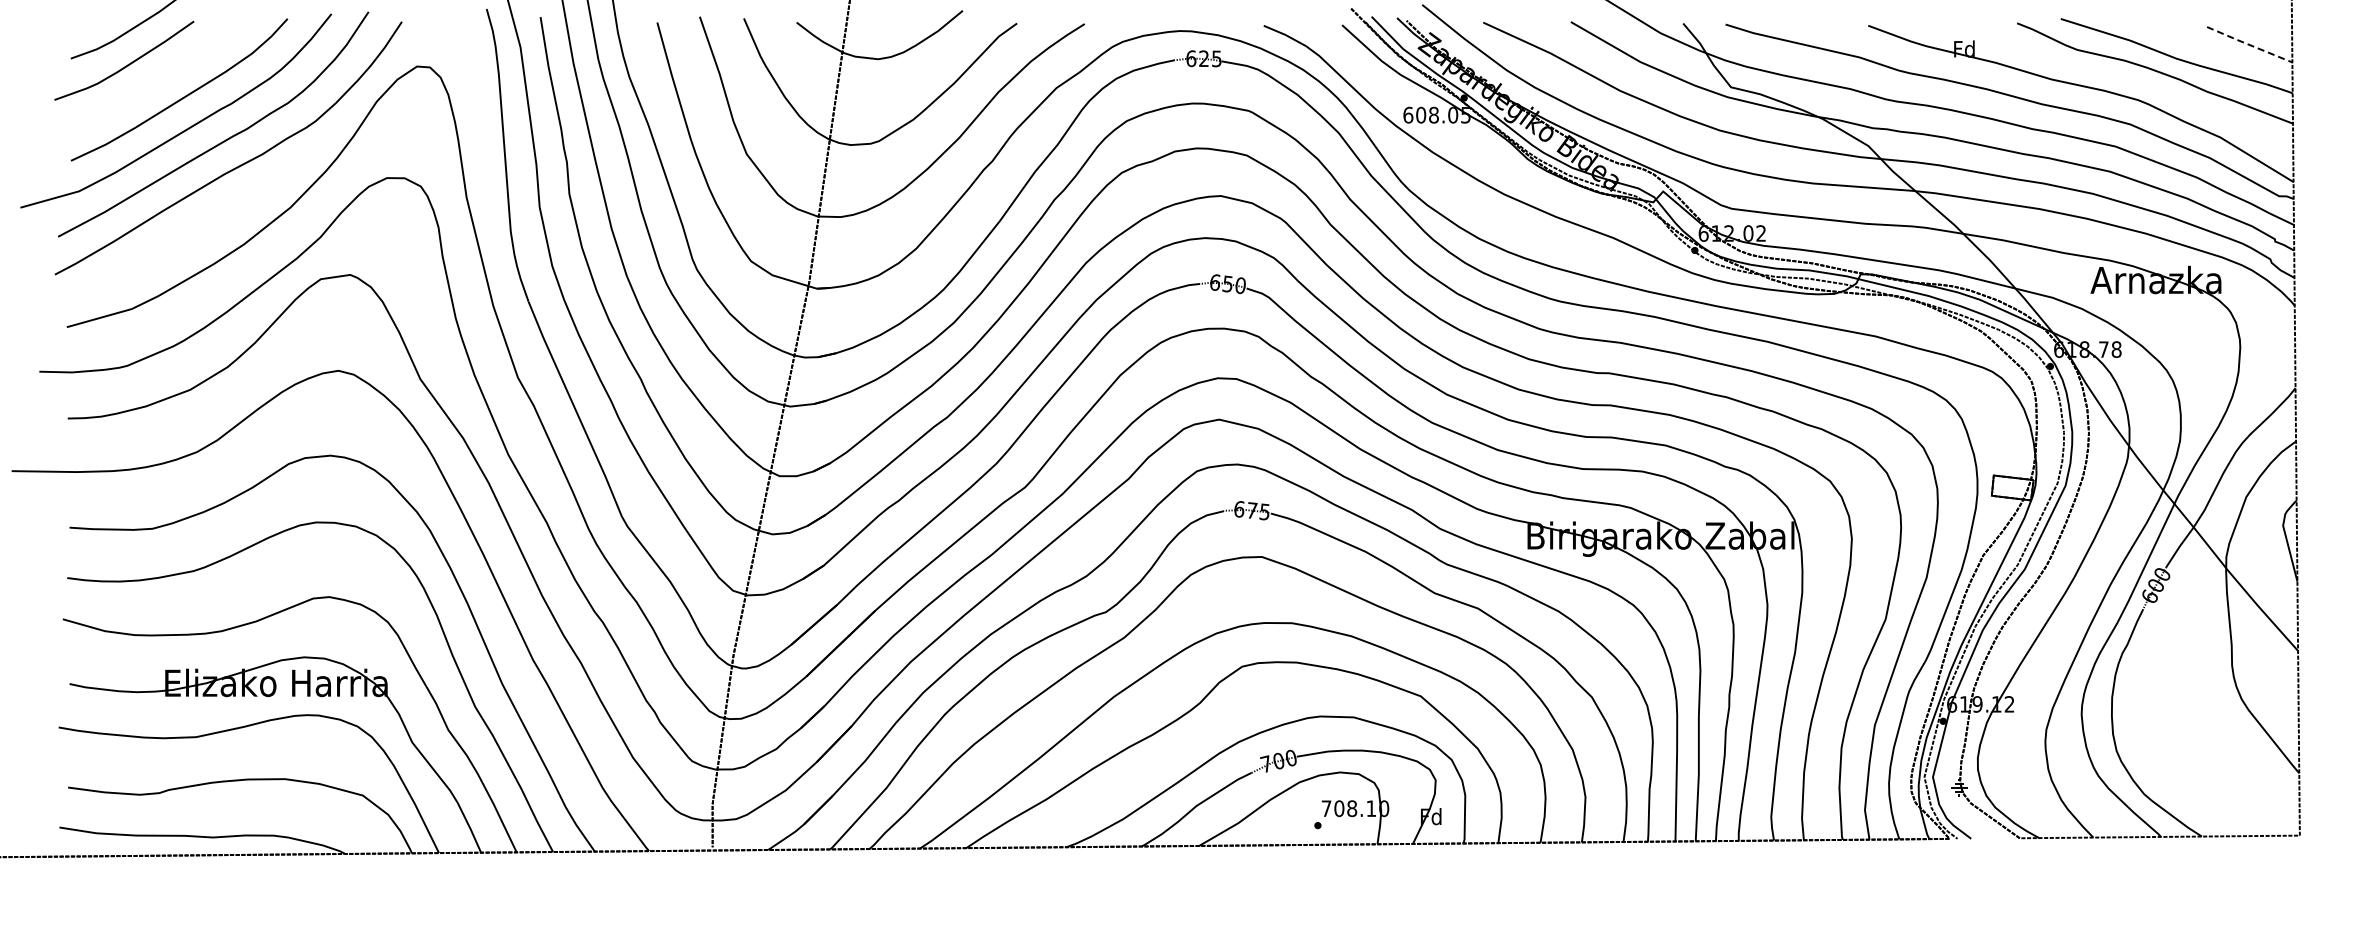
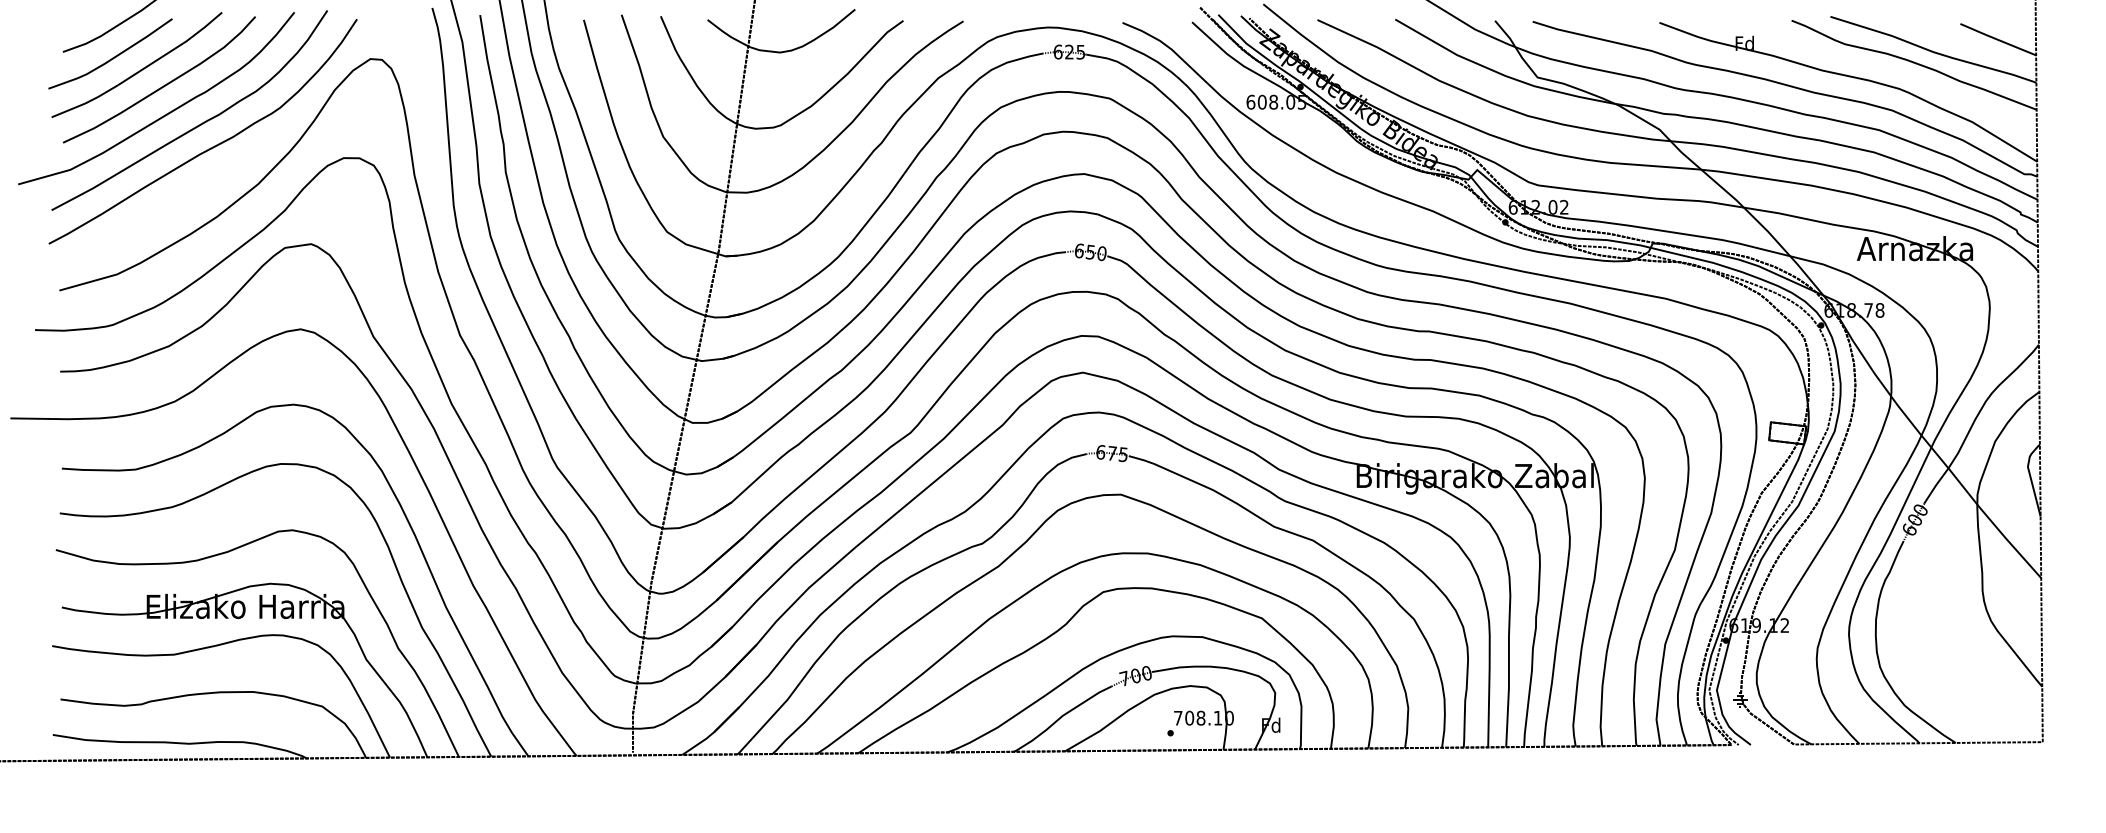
line: (2249, 44) -> (1998, 39), dashed -> solid
part: (159, 77) -> (141, 68), added

